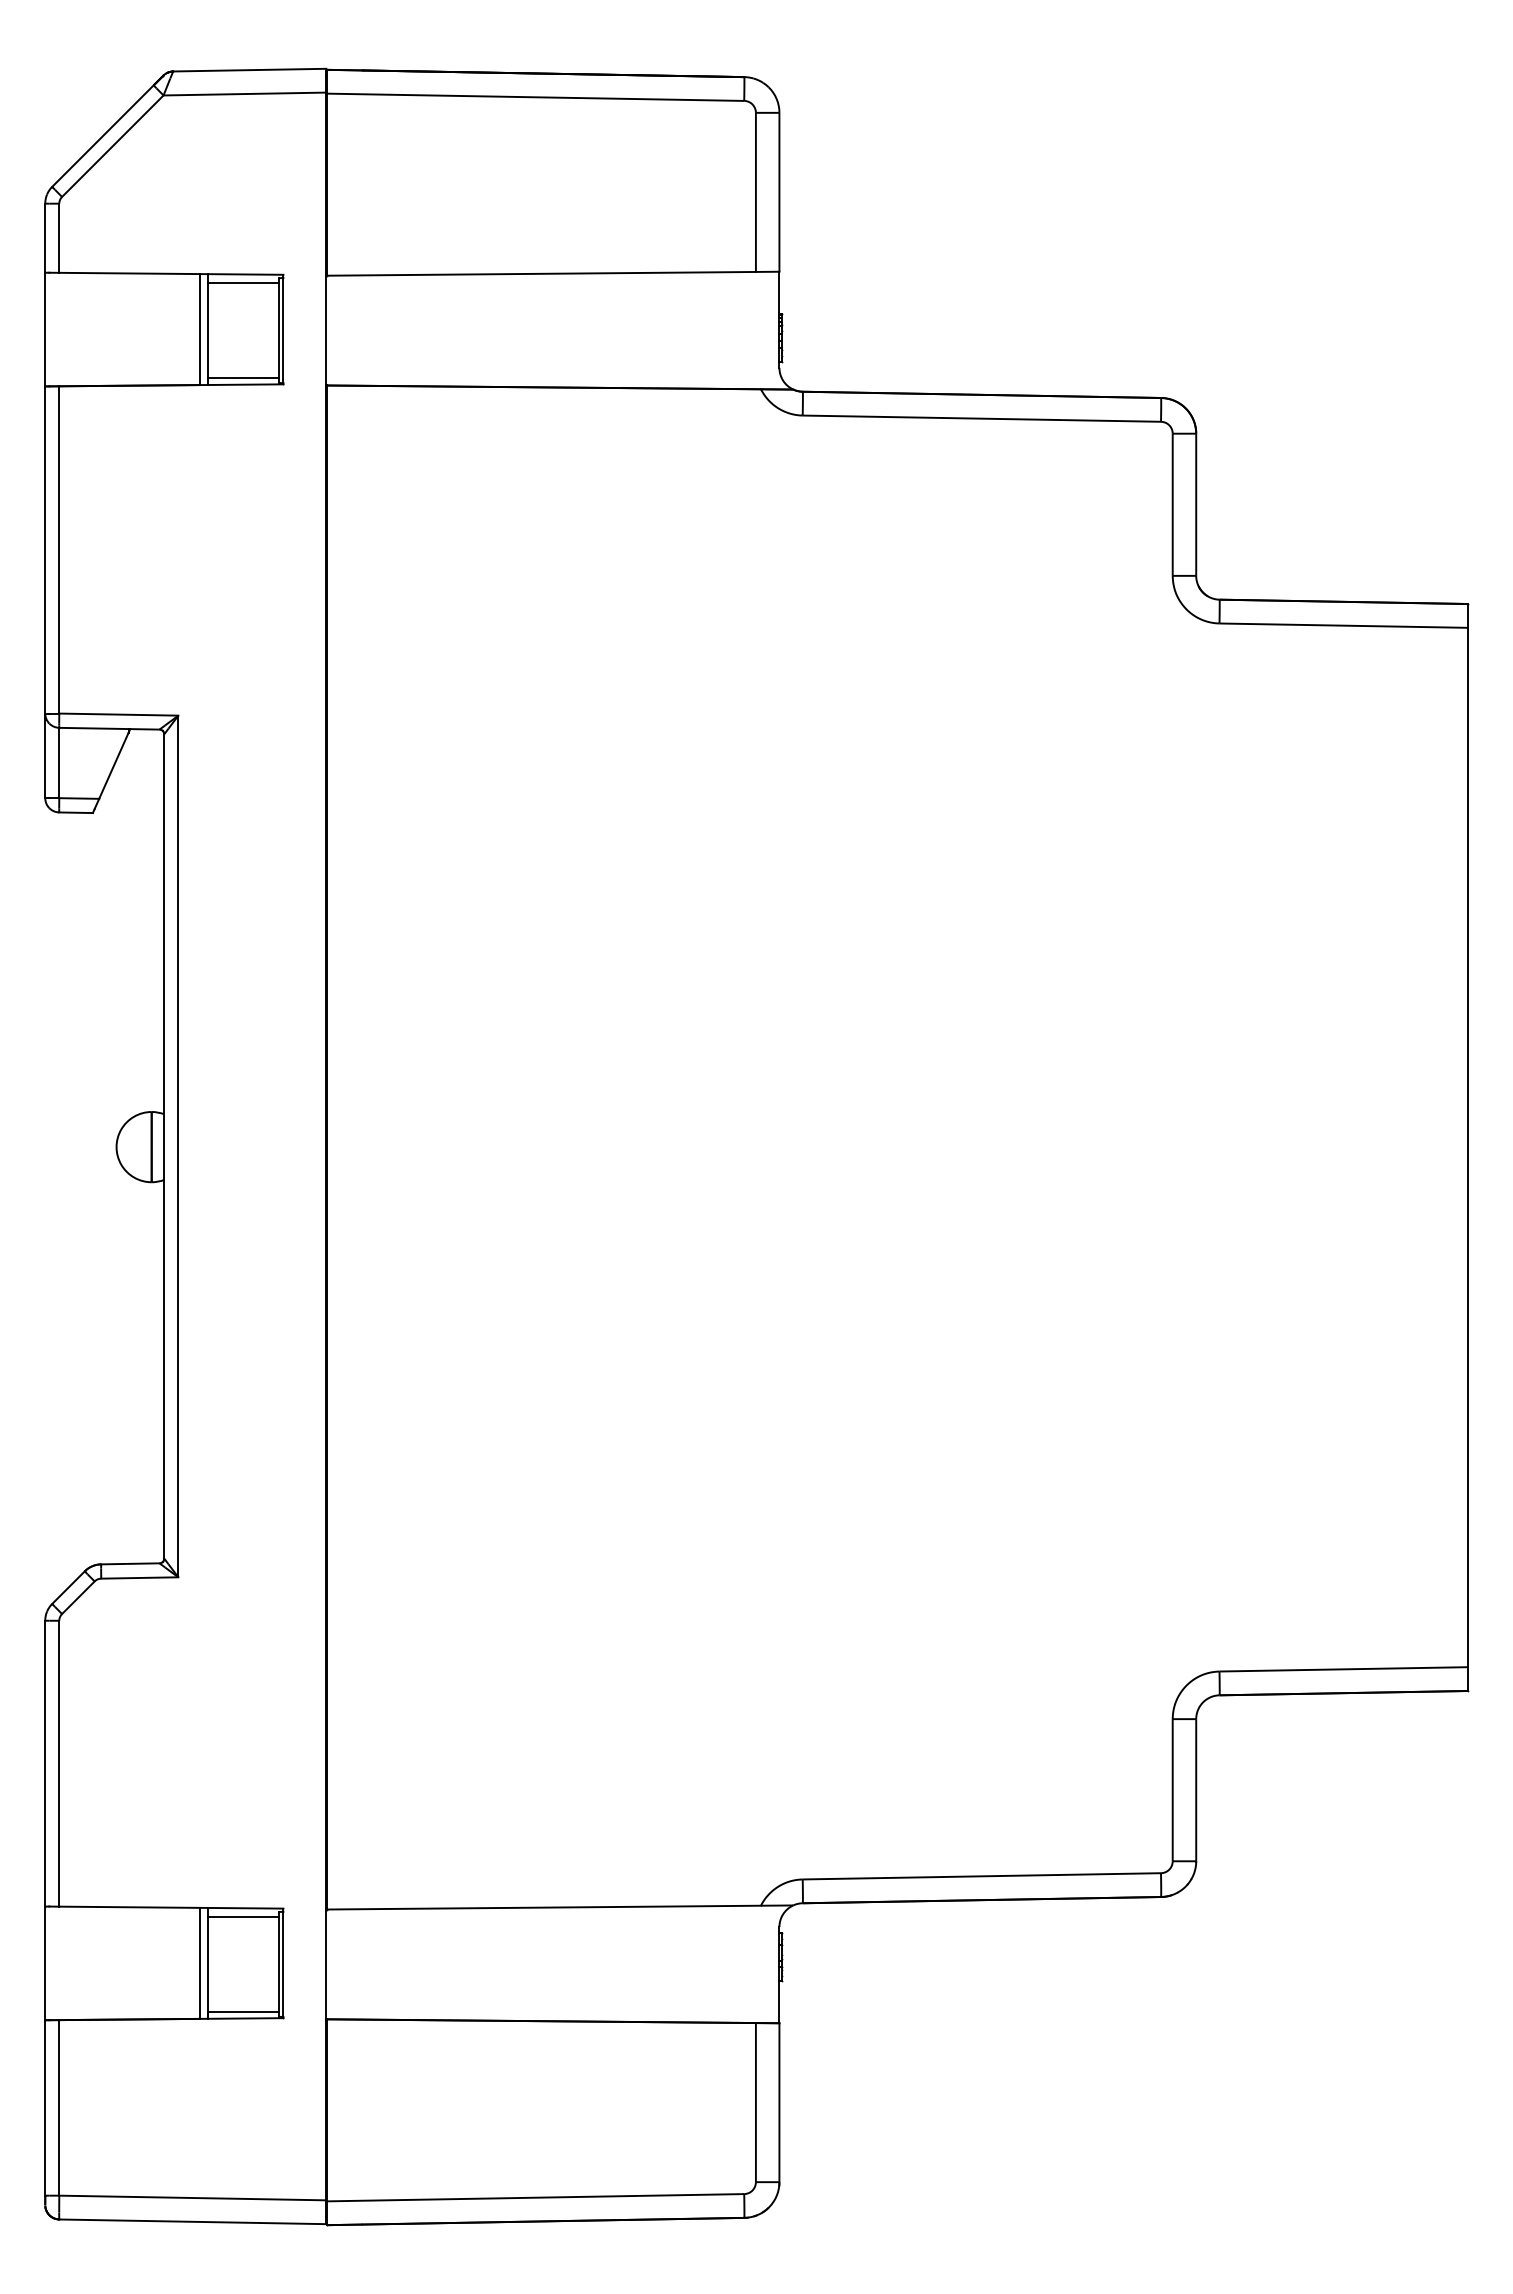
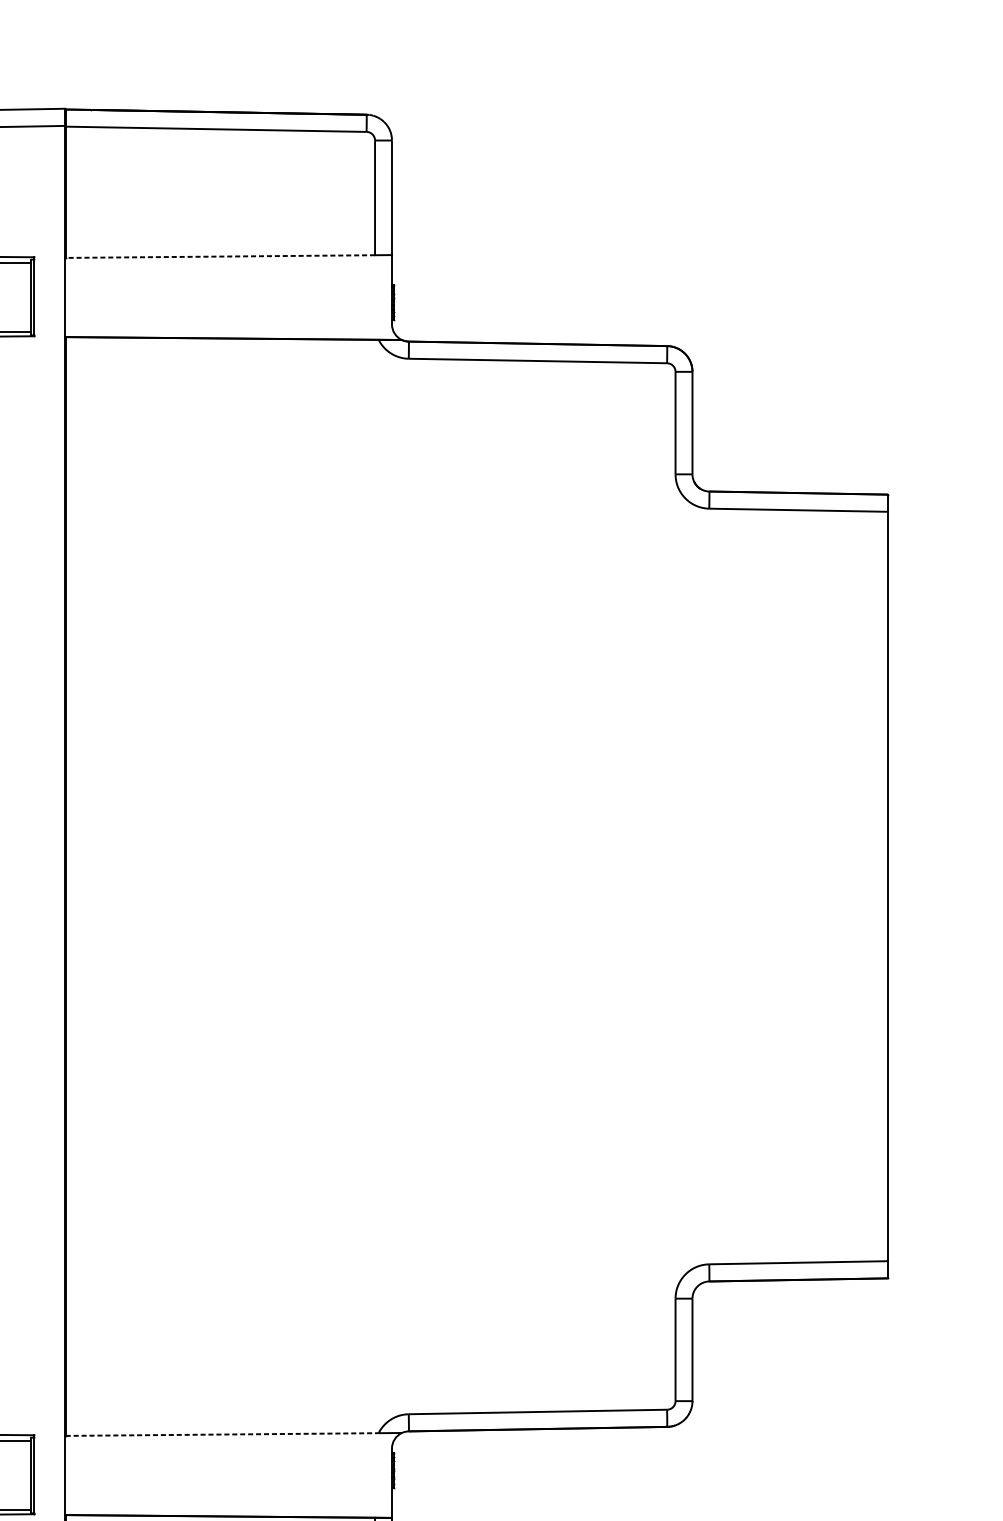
line: (541, 273) -> (220, 256), solid -> dashed
line: (544, 1907) -> (222, 1434), solid -> dashed

